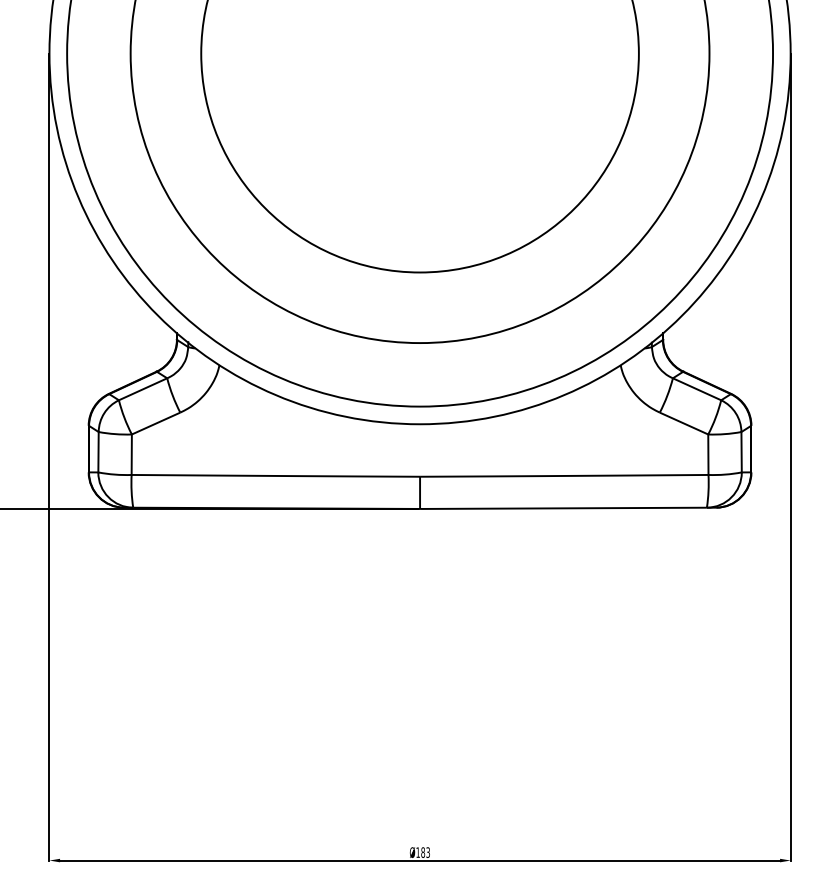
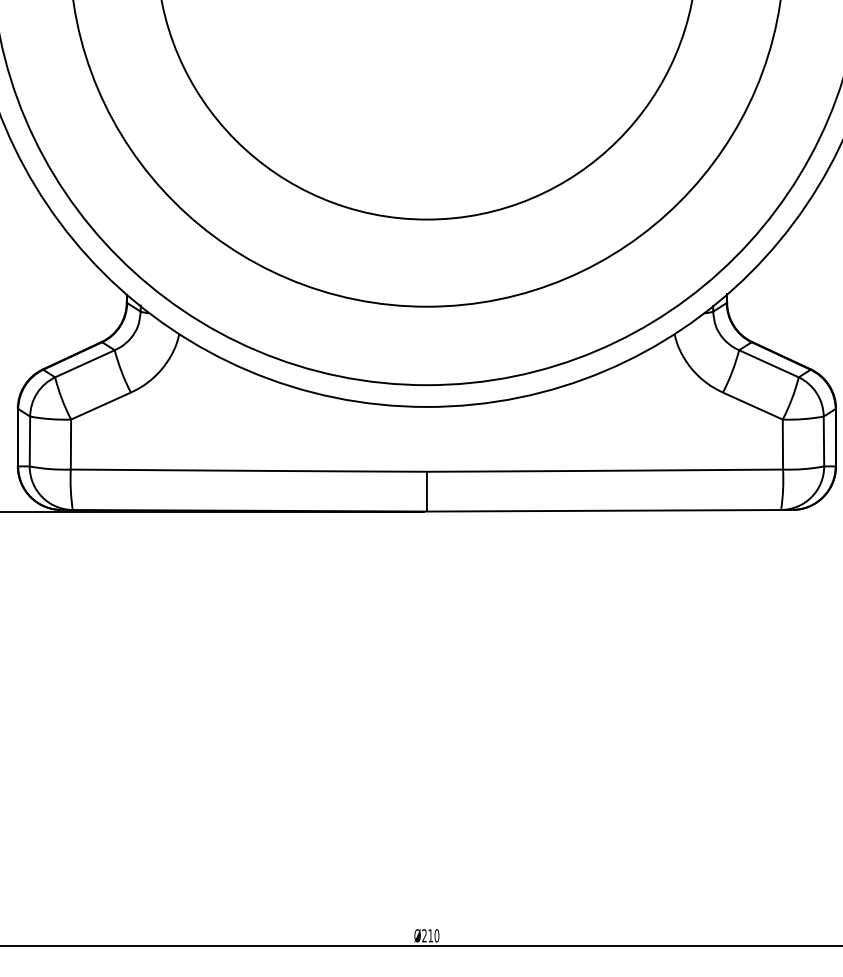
text: (423, 852) -> (431, 935), Ø183 -> Ø210

